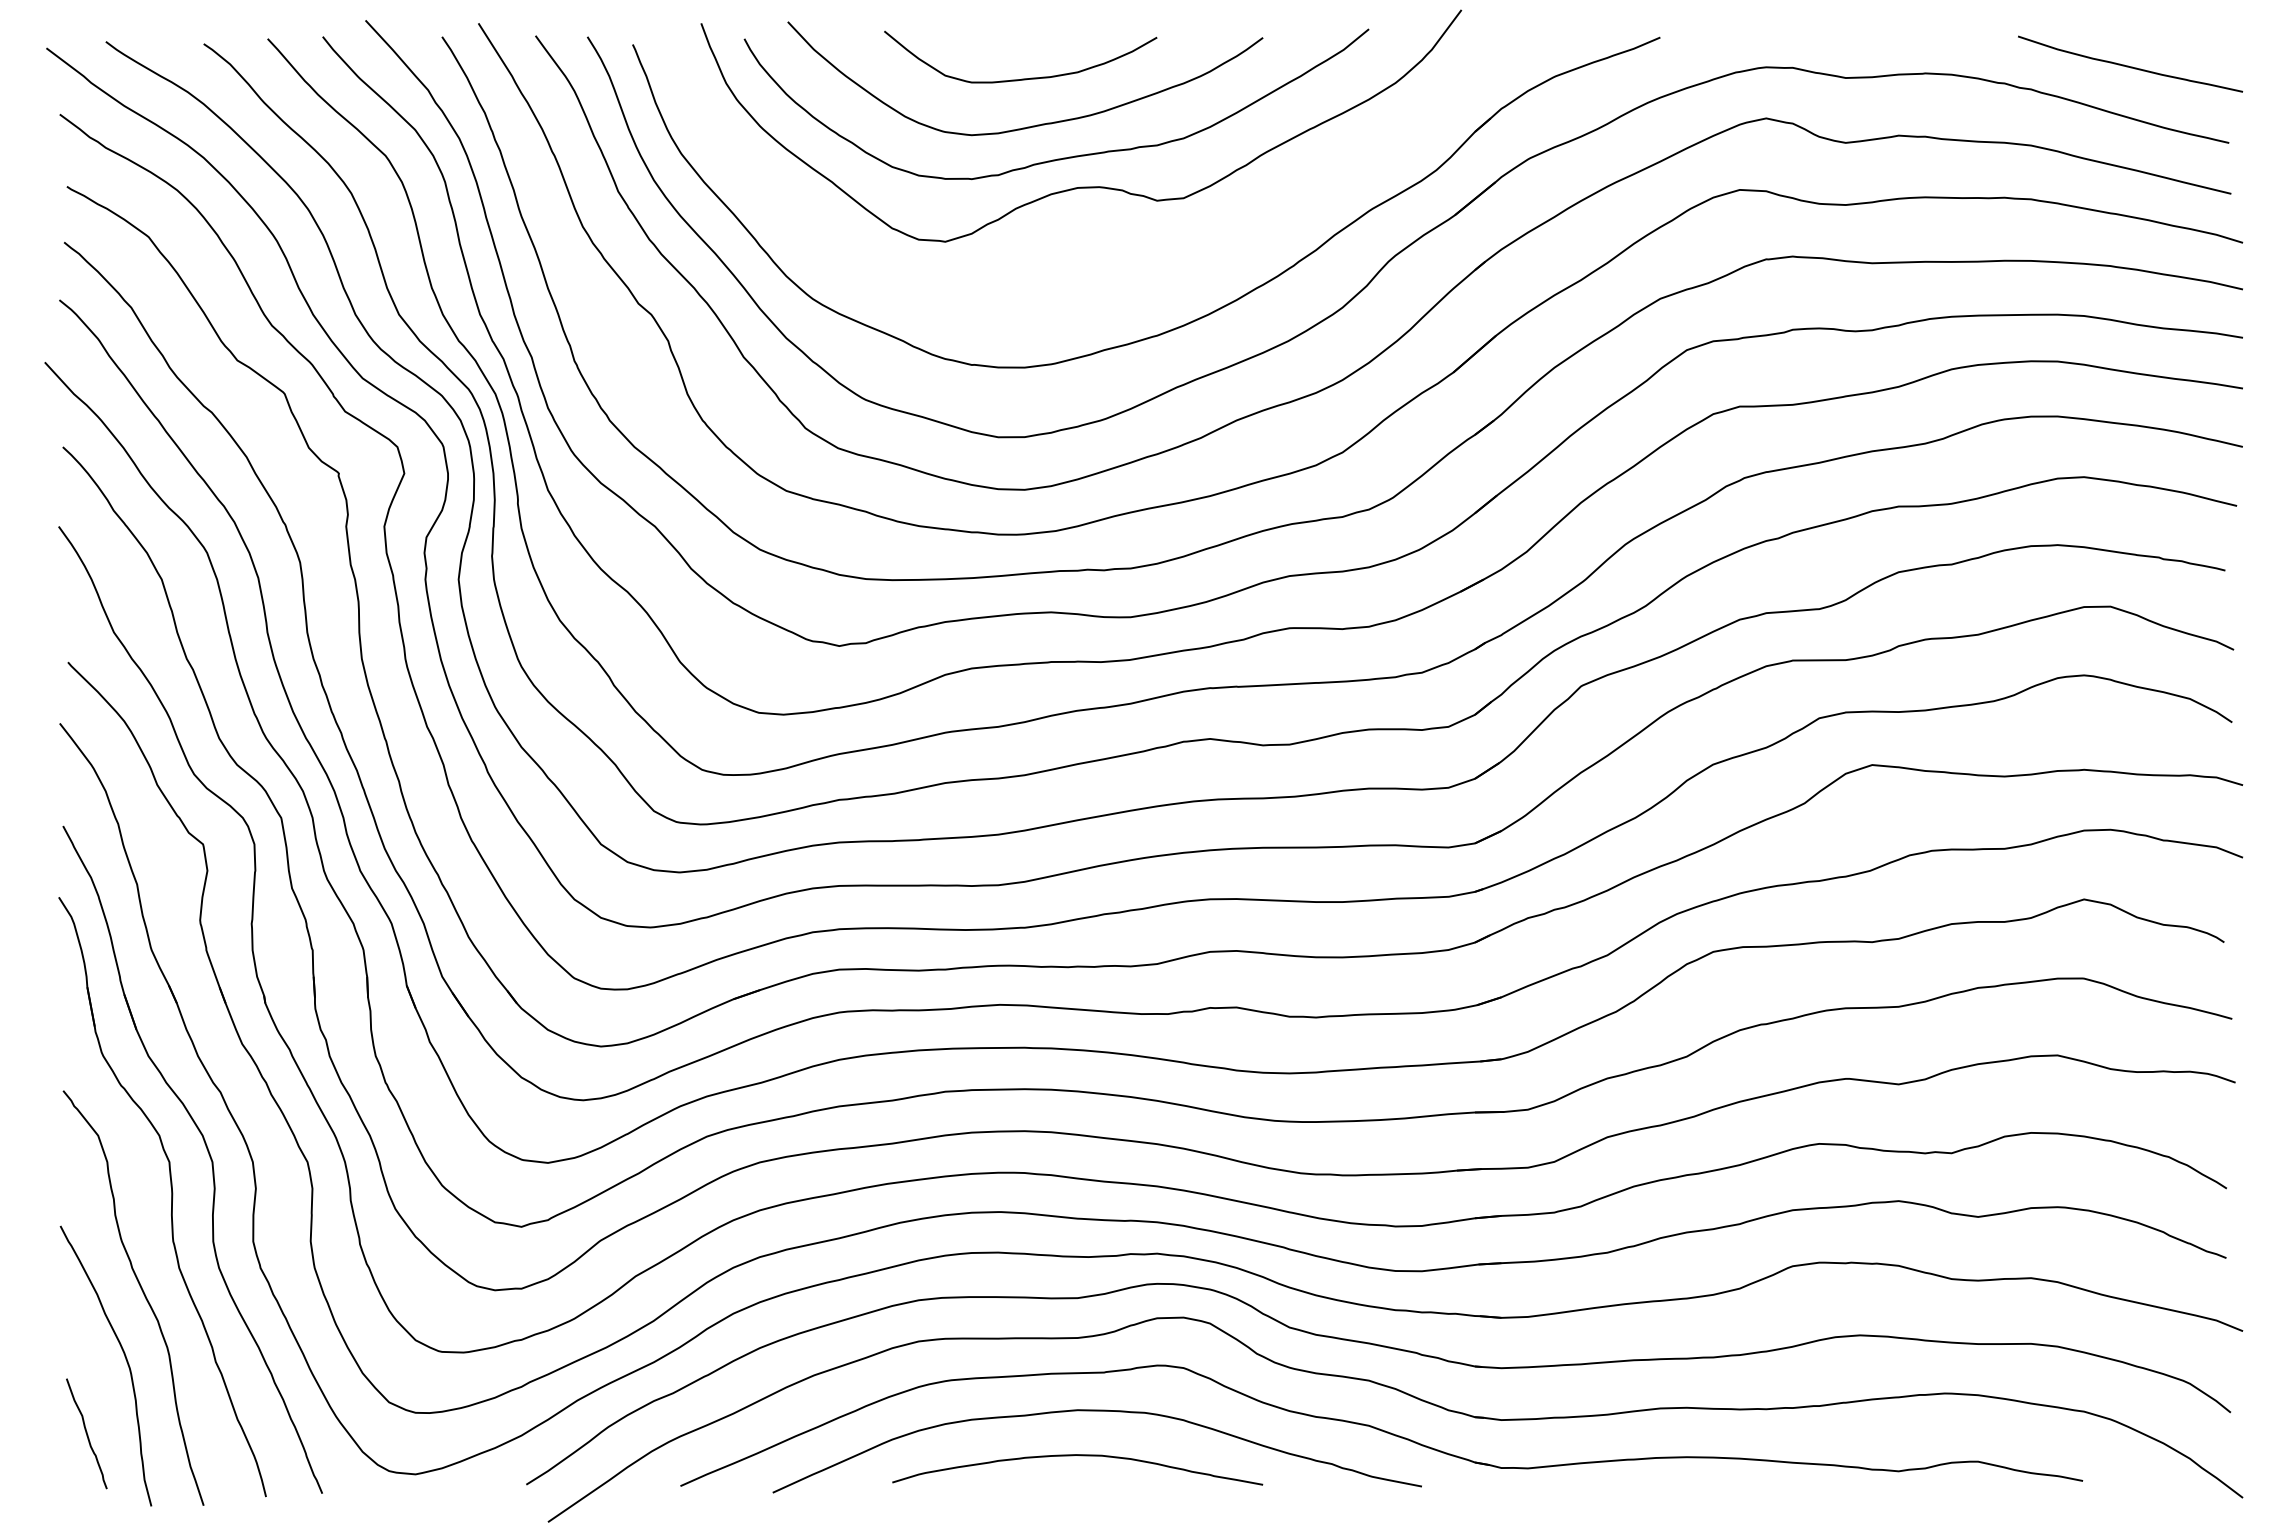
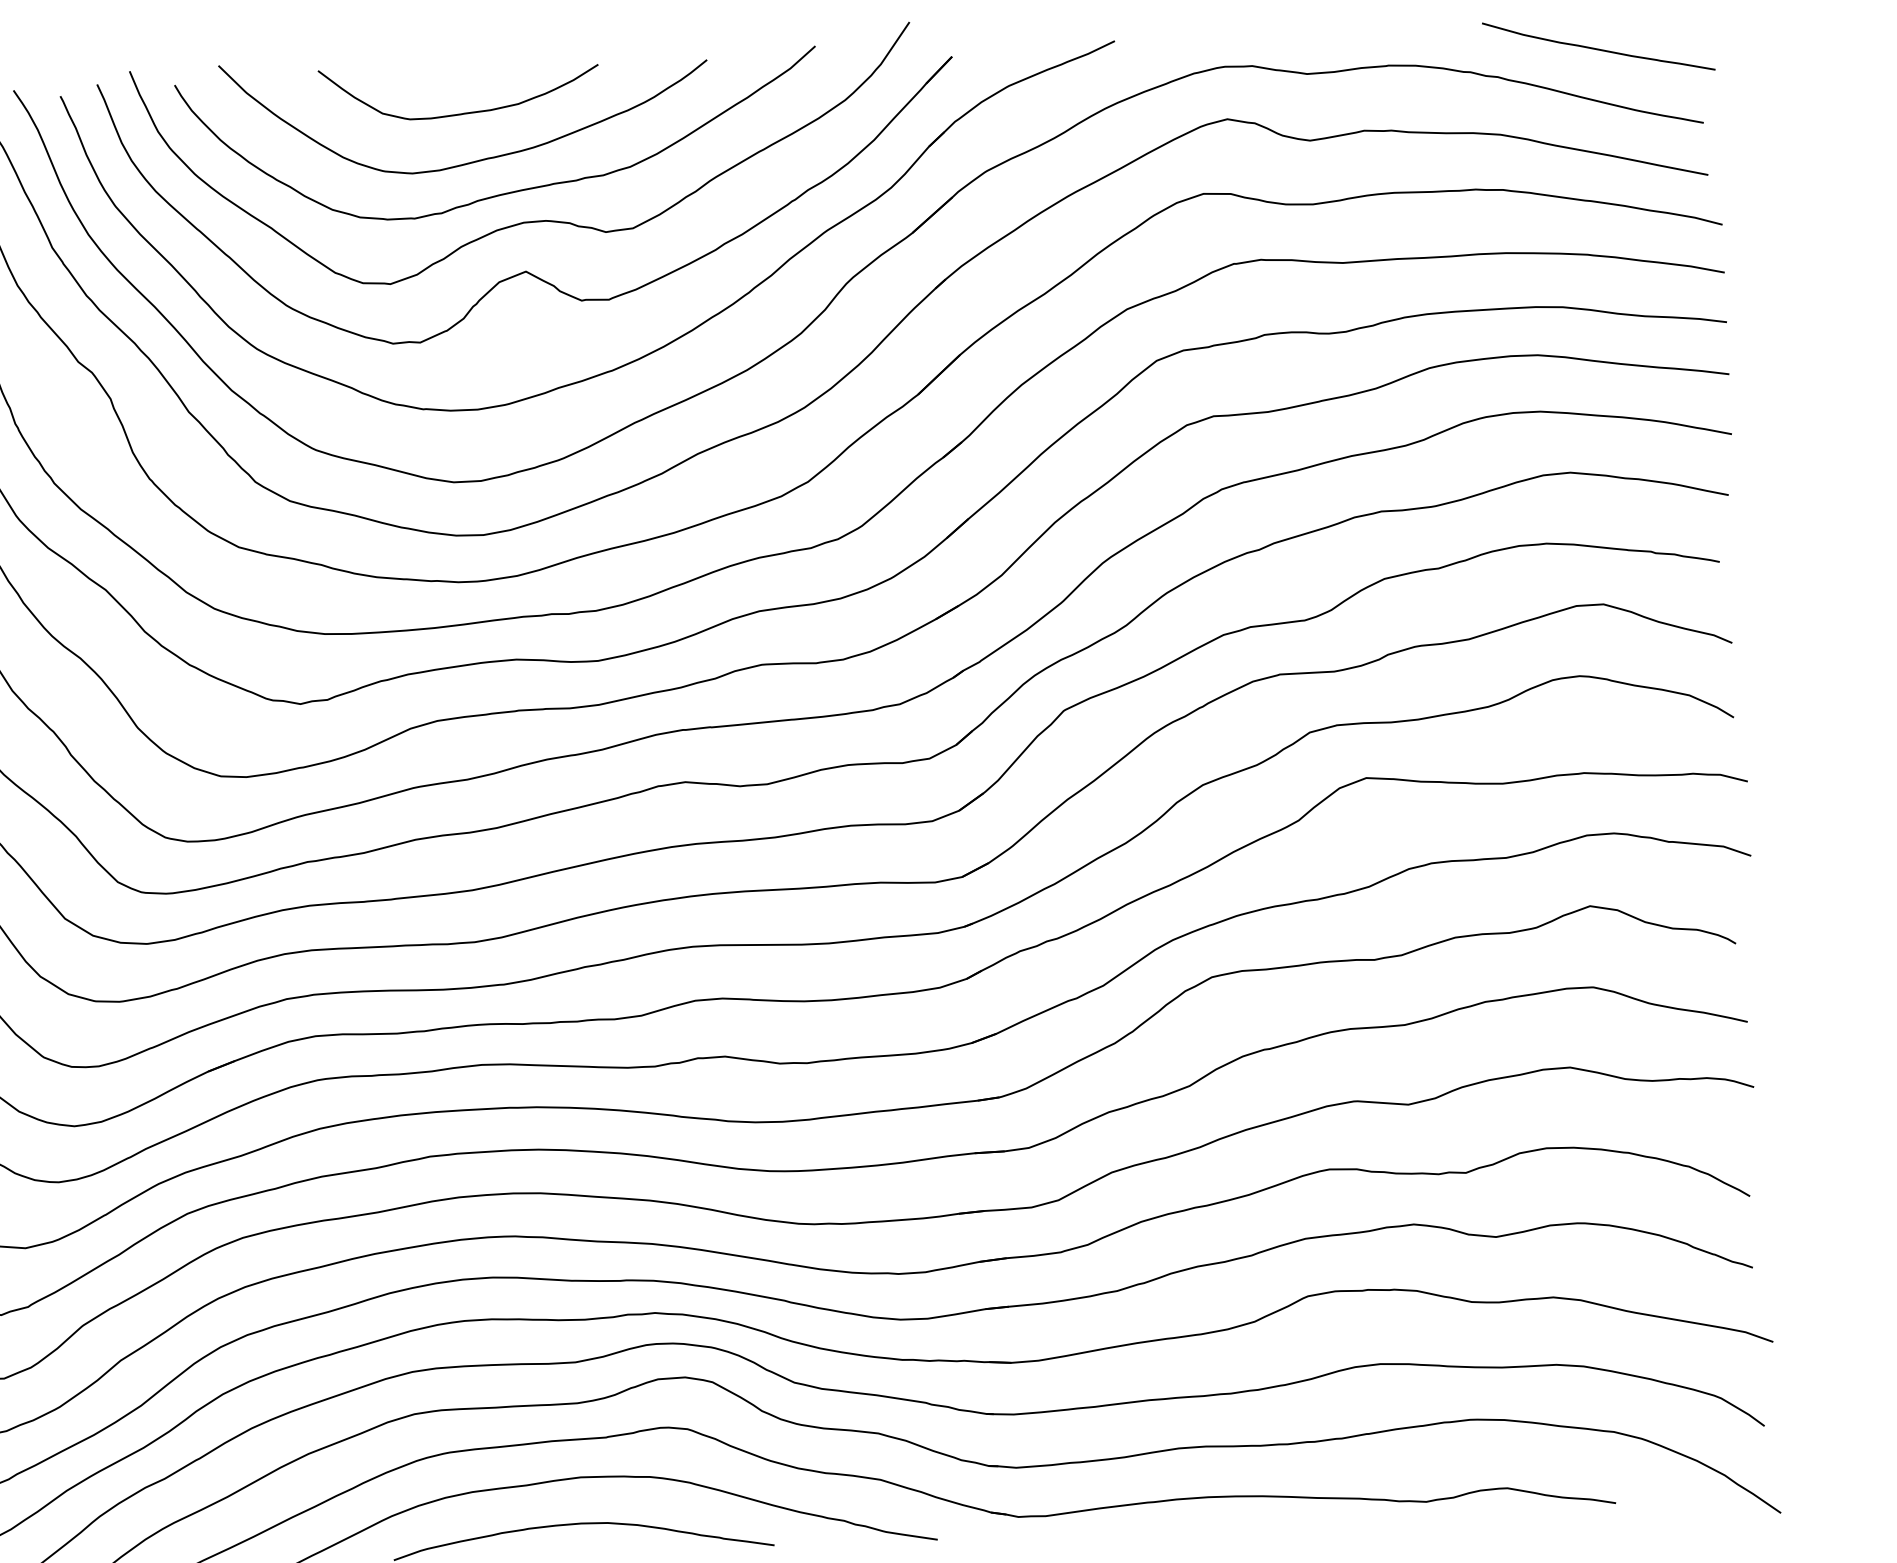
part: (1077, 234) -> (525, 270), added

